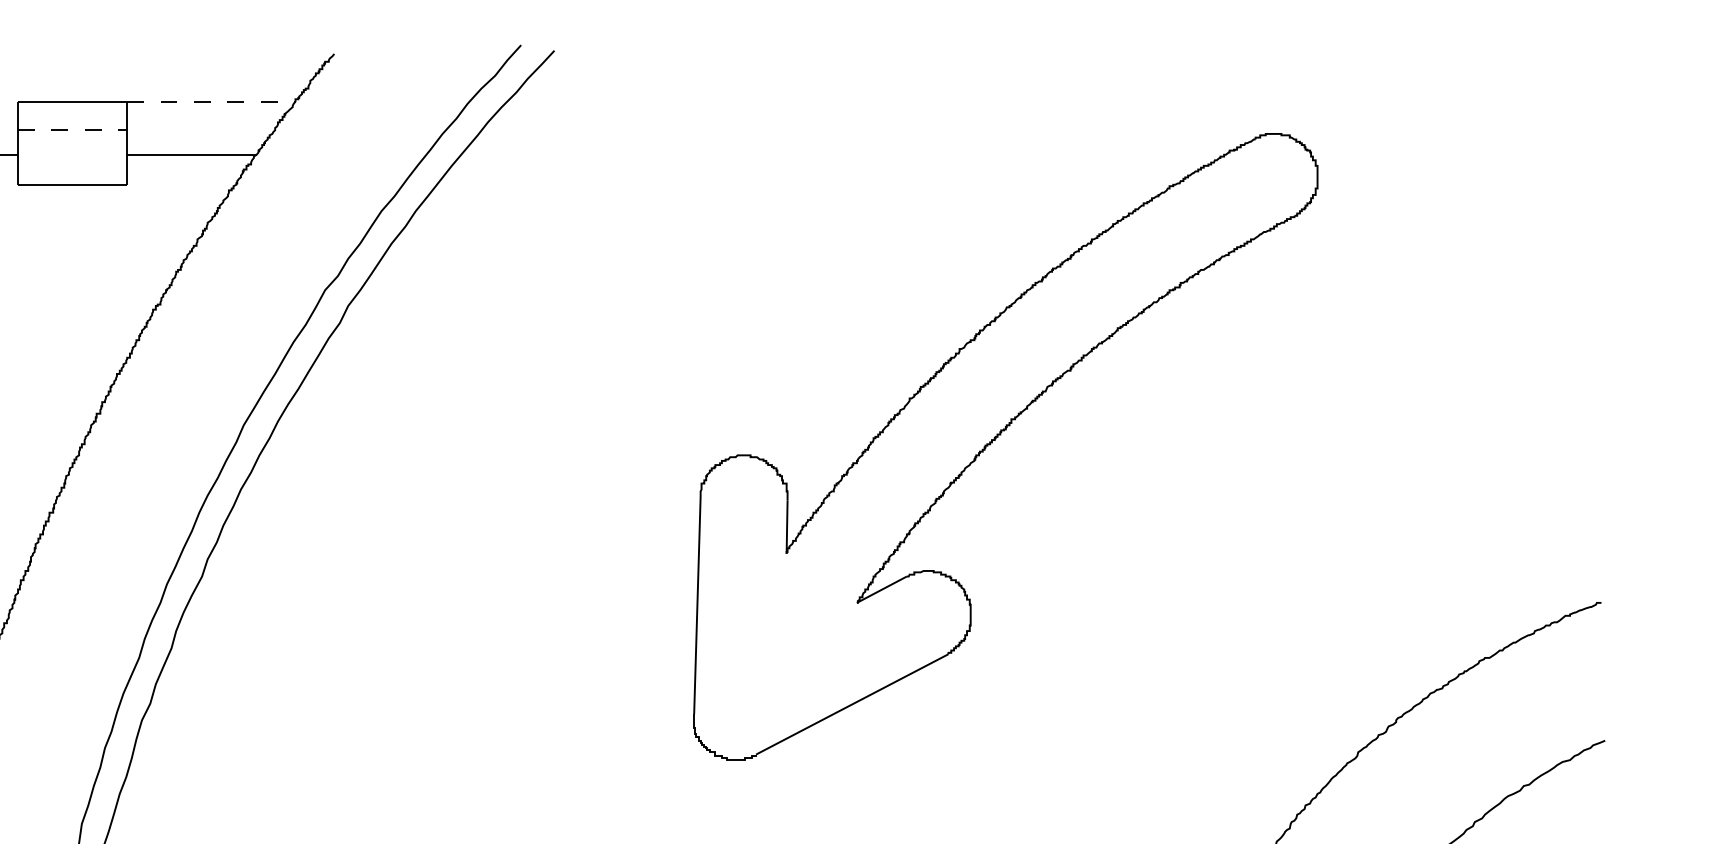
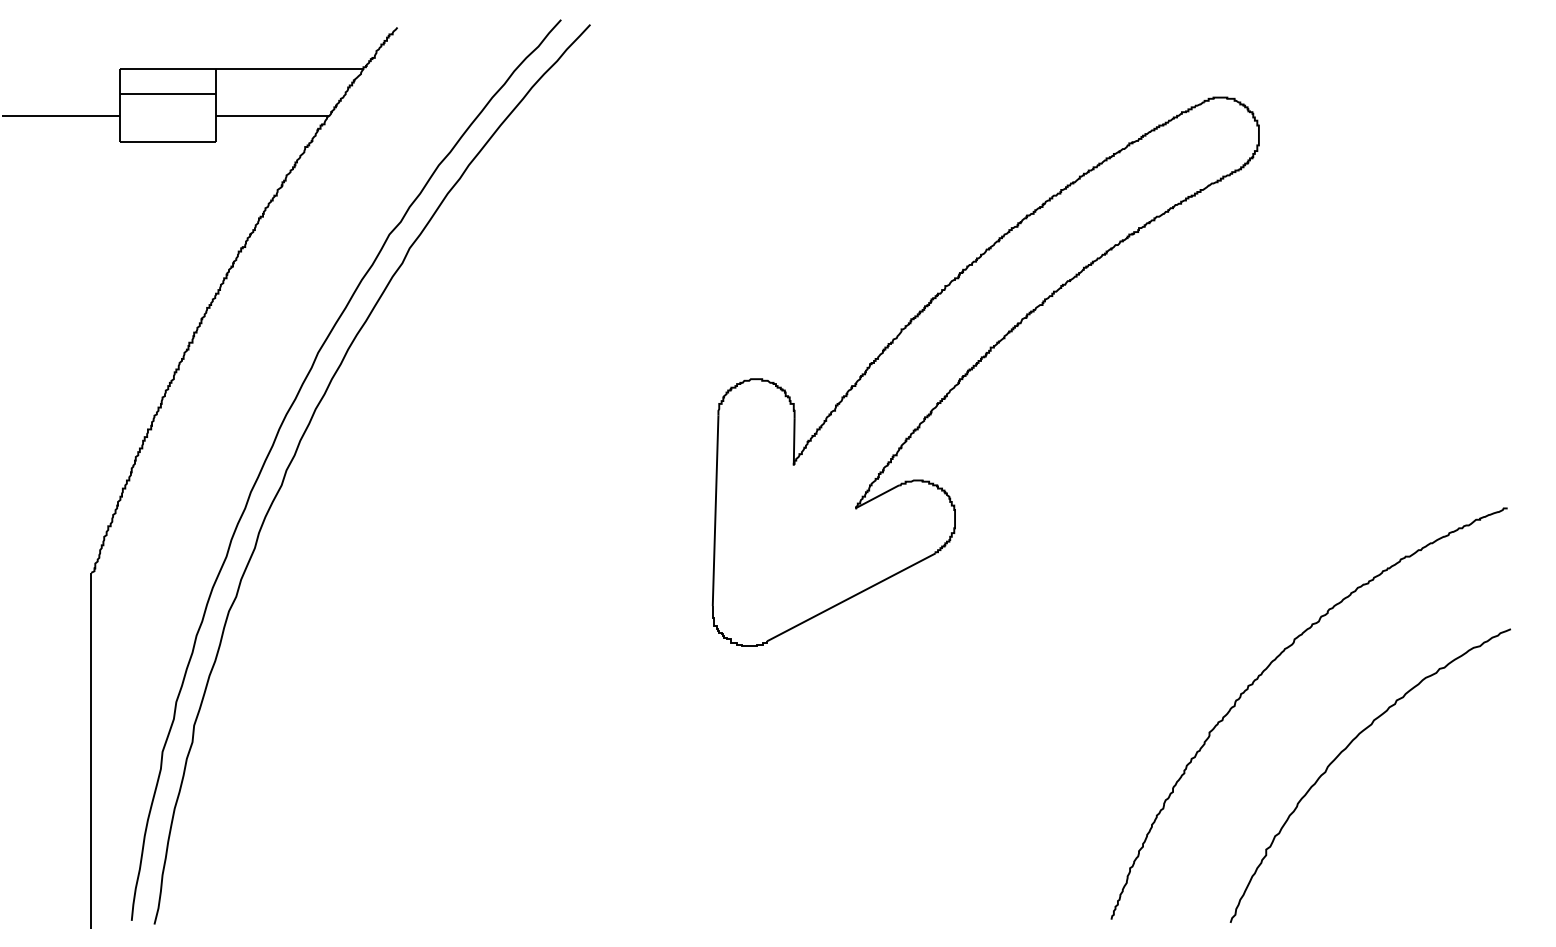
line: (211, 101) -> (289, 69), dashed -> solid
line: (72, 130) -> (168, 94), dashed -> solid

